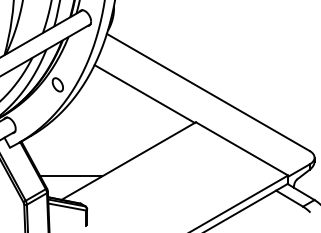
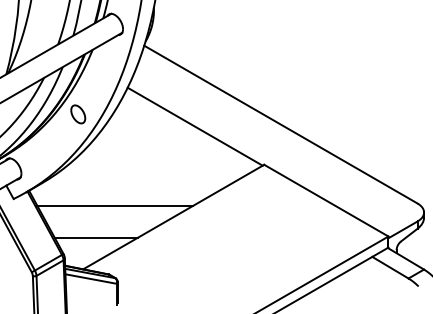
line: (85, 152) -> (115, 205), added

